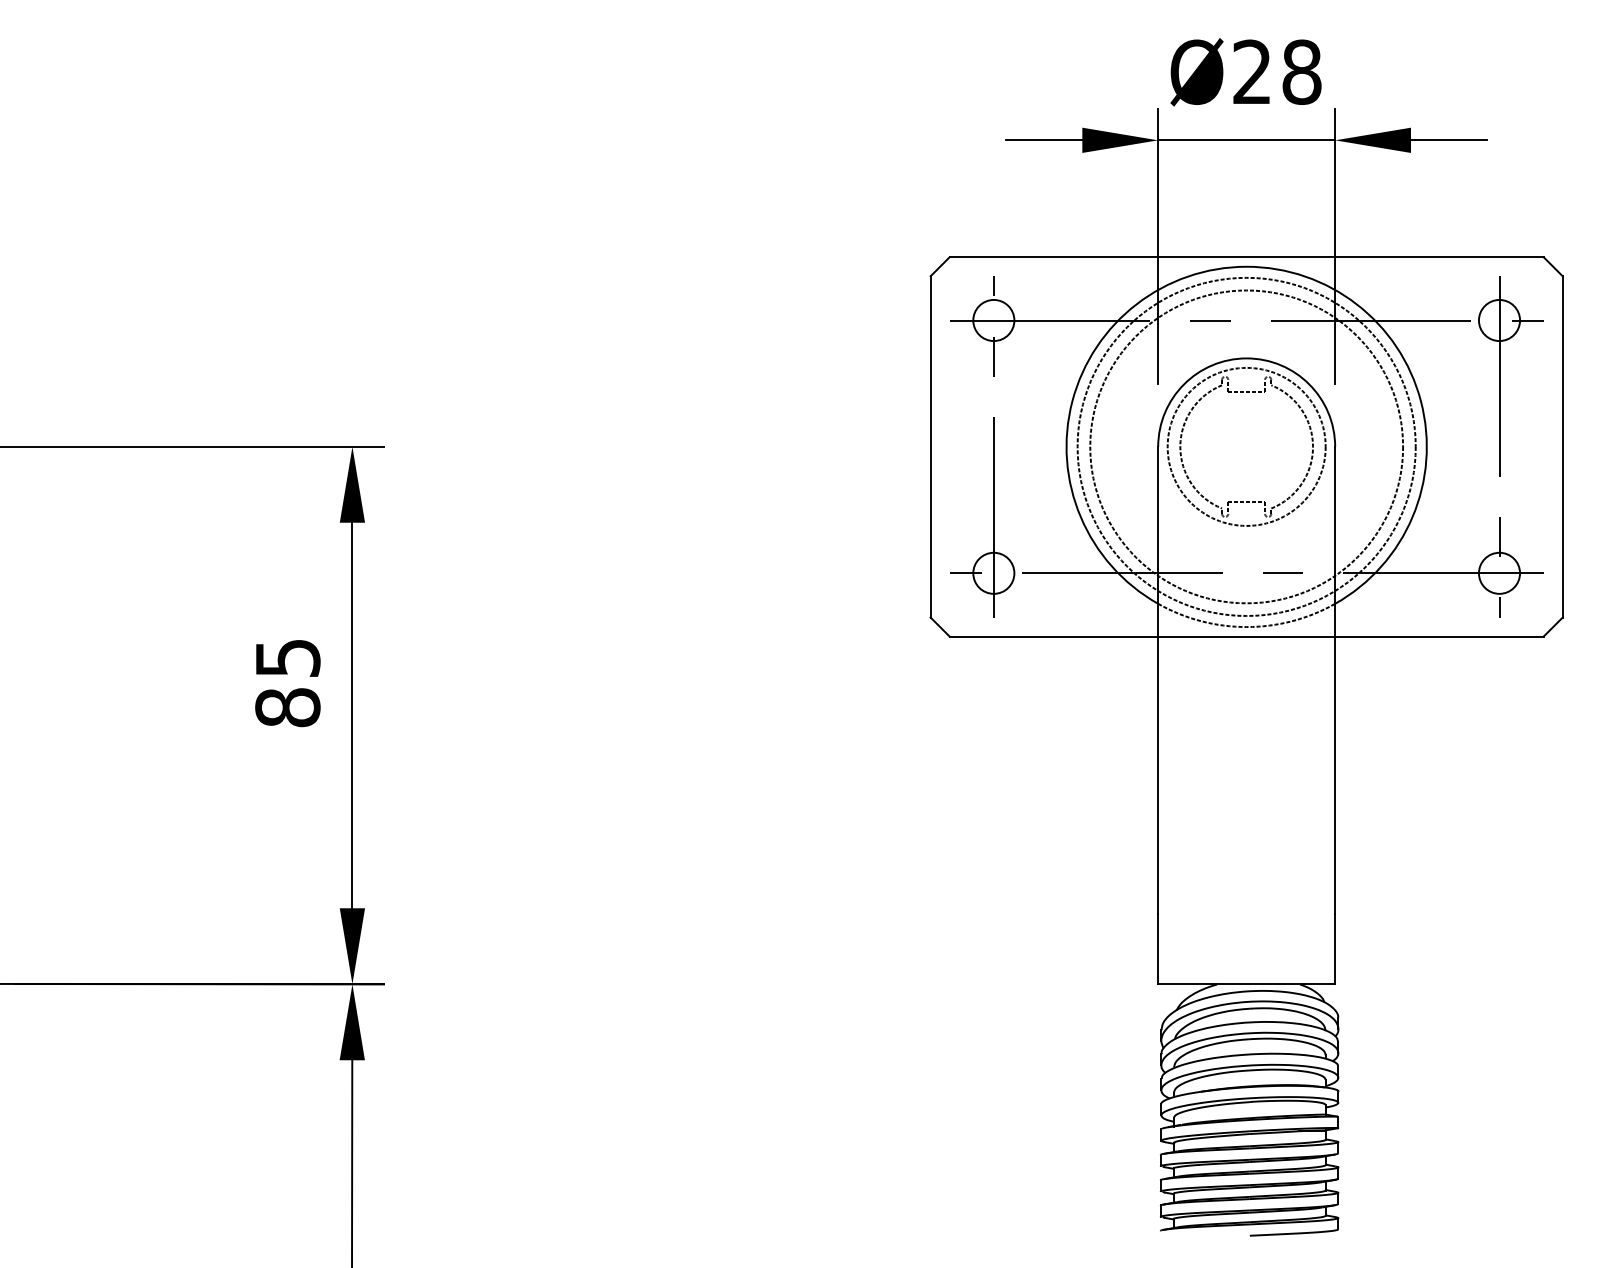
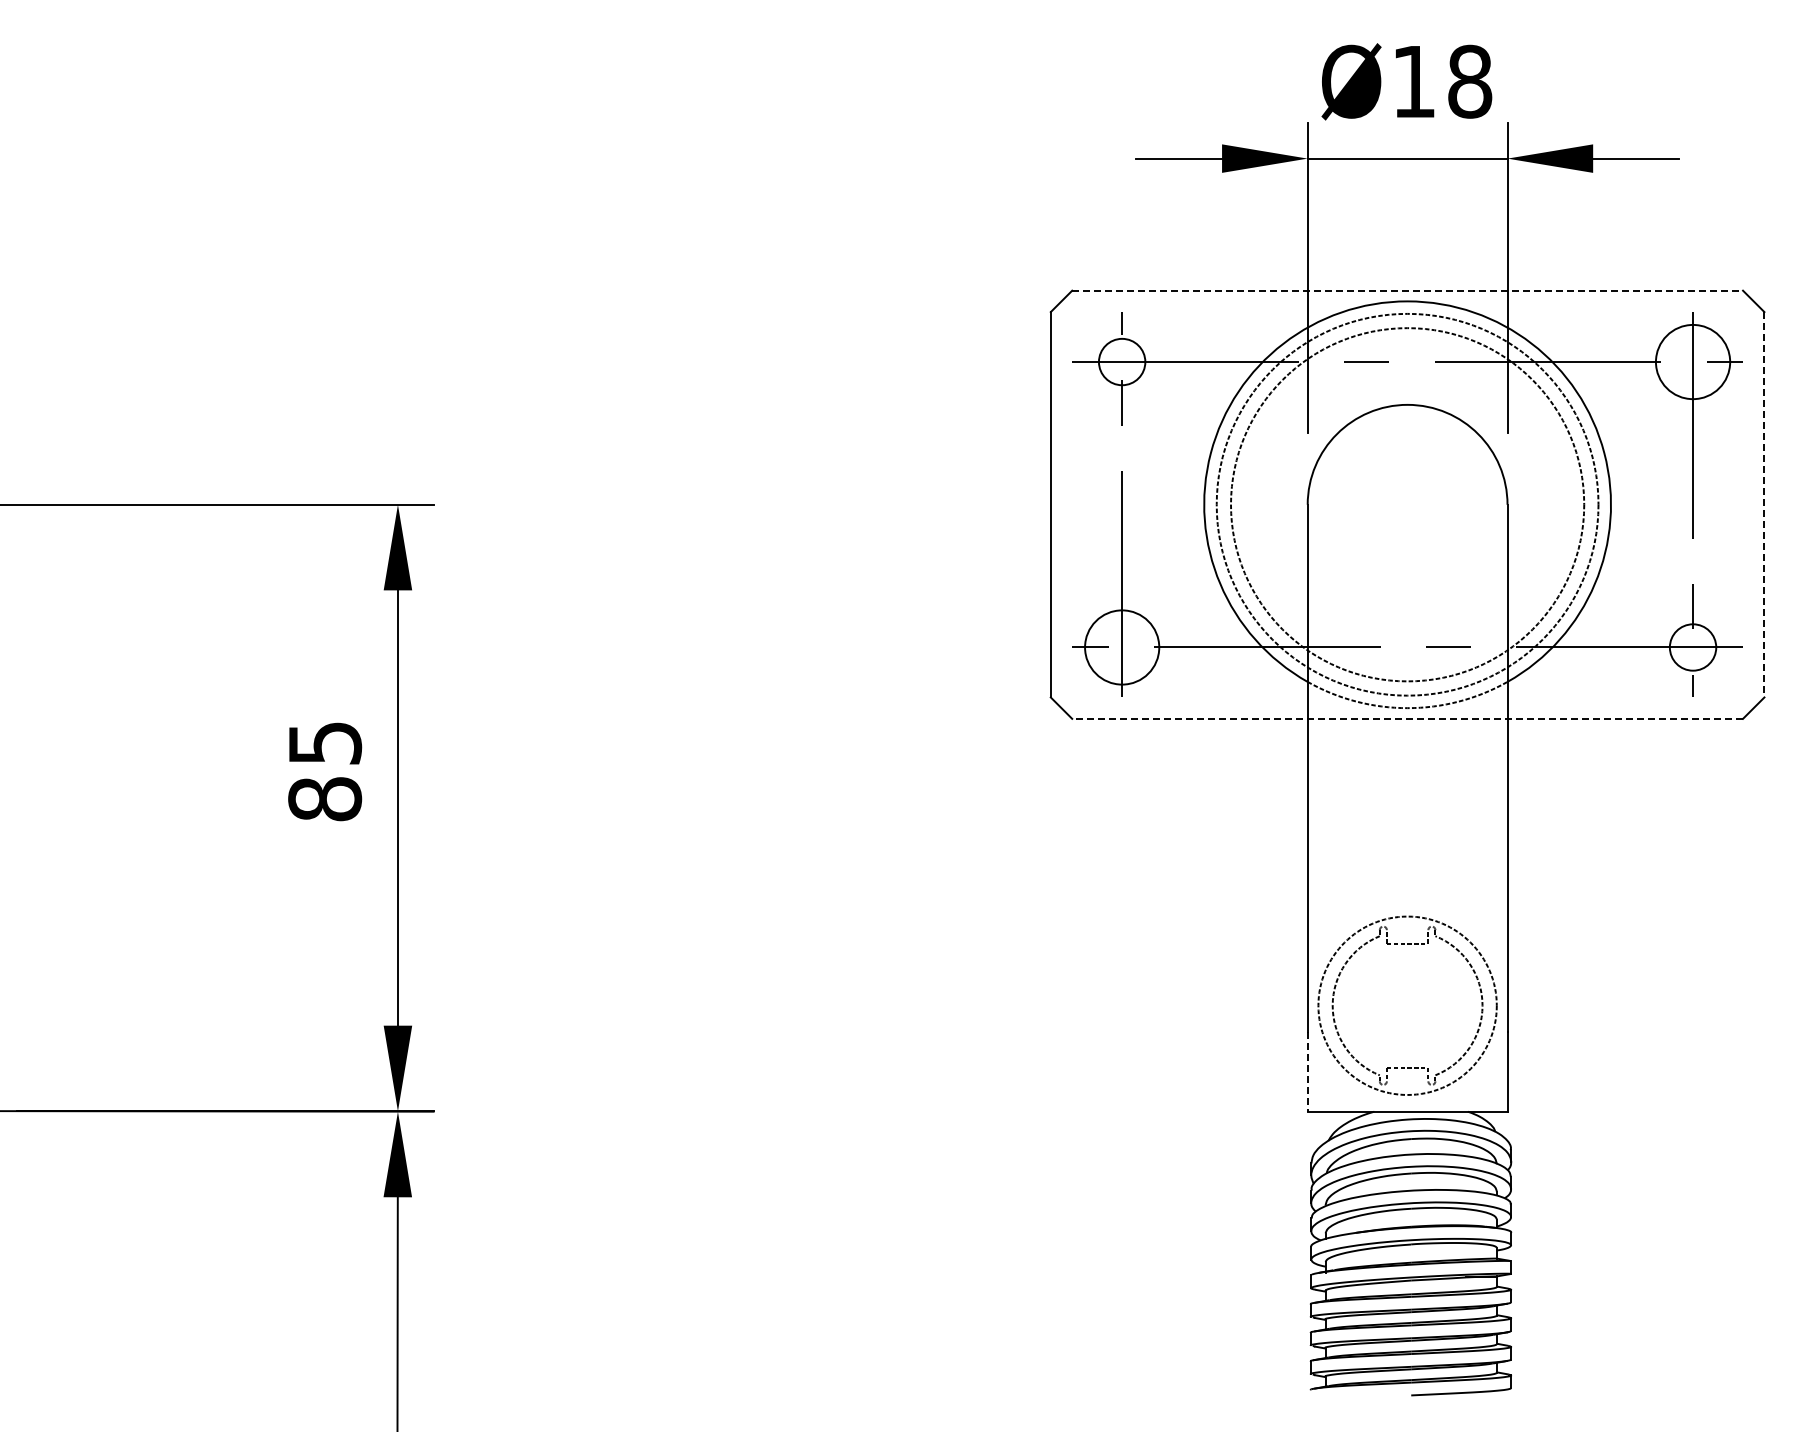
text: (1251, 71) -> (1413, 80), Ø28 -> Ø18
line: (1247, 257) -> (1408, 290), solid -> dashed
circle: (1499, 320) -> (1692, 361), size x1.6
part: (1246, 392) -> (1407, 944), moved
line: (1562, 446) -> (1764, 504), solid -> dashed
circle: (993, 573) -> (1121, 647), size x1.6
line: (1246, 636) -> (1407, 718), solid -> dashed
line: (1158, 948) -> (1307, 1071), solid -> dashed

